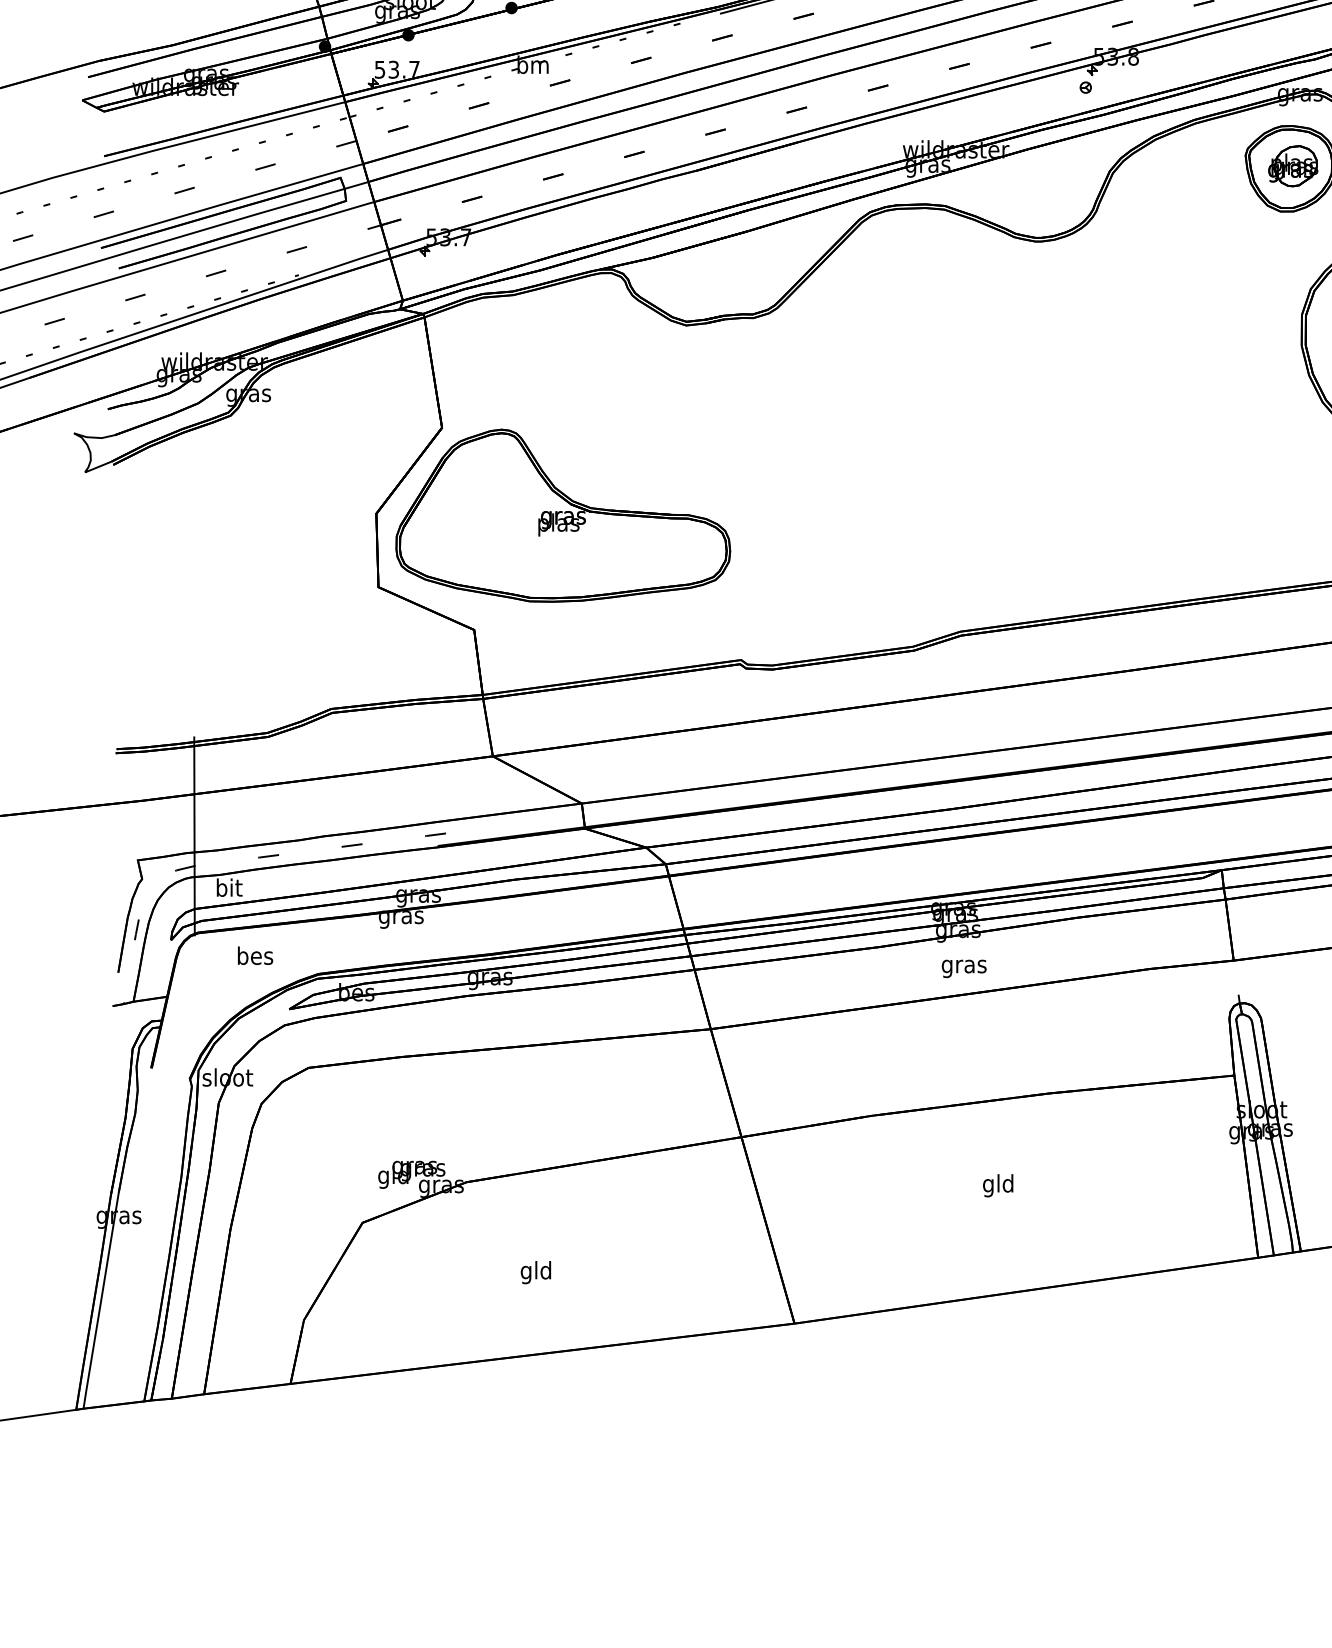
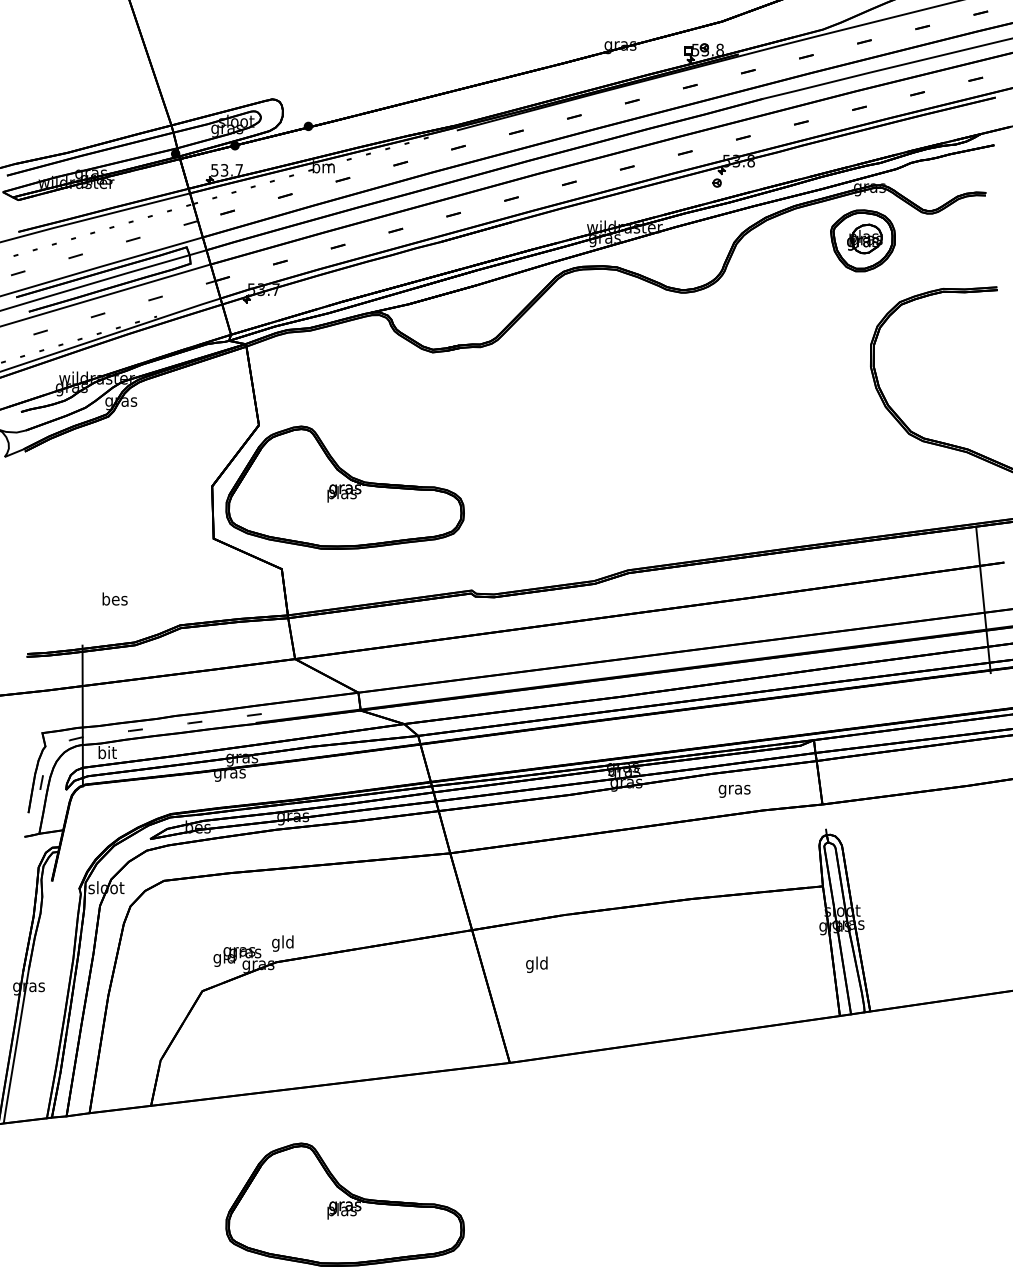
text: (254, 954) -> (114, 598), moved
text: (964, 967) -> (734, 790), moved
text: (997, 1185) -> (536, 964), moved
text: (535, 1272) -> (282, 943), moved
part: (562, 1522) -> (344, 1204), added

